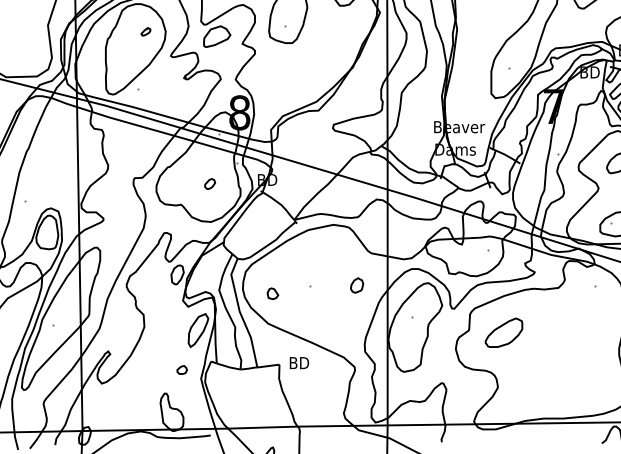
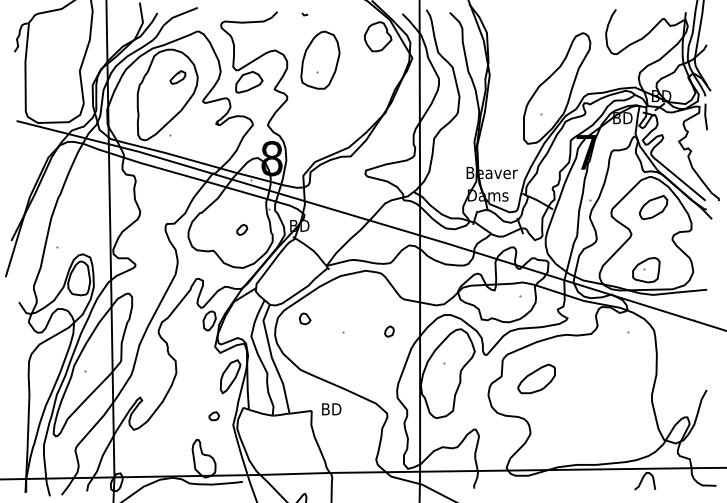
part: (145, 31) -> (177, 77), size x1.67
part: (357, 285) -> (389, 331), size x0.71
part: (273, 293) -> (305, 318), moved

